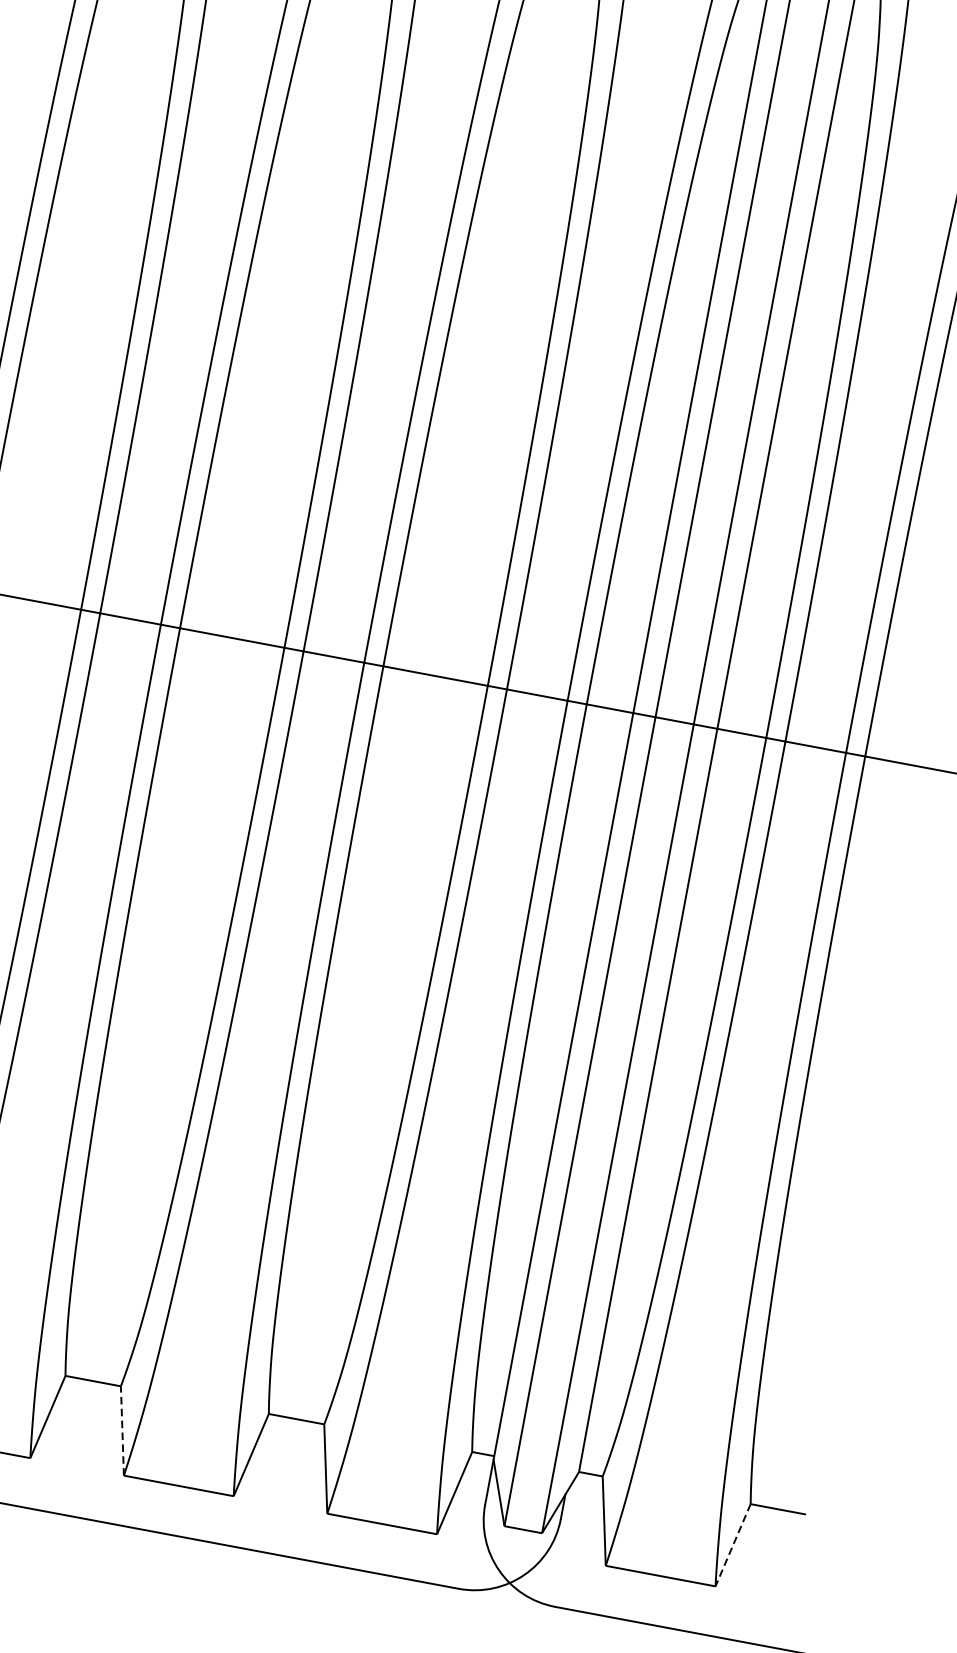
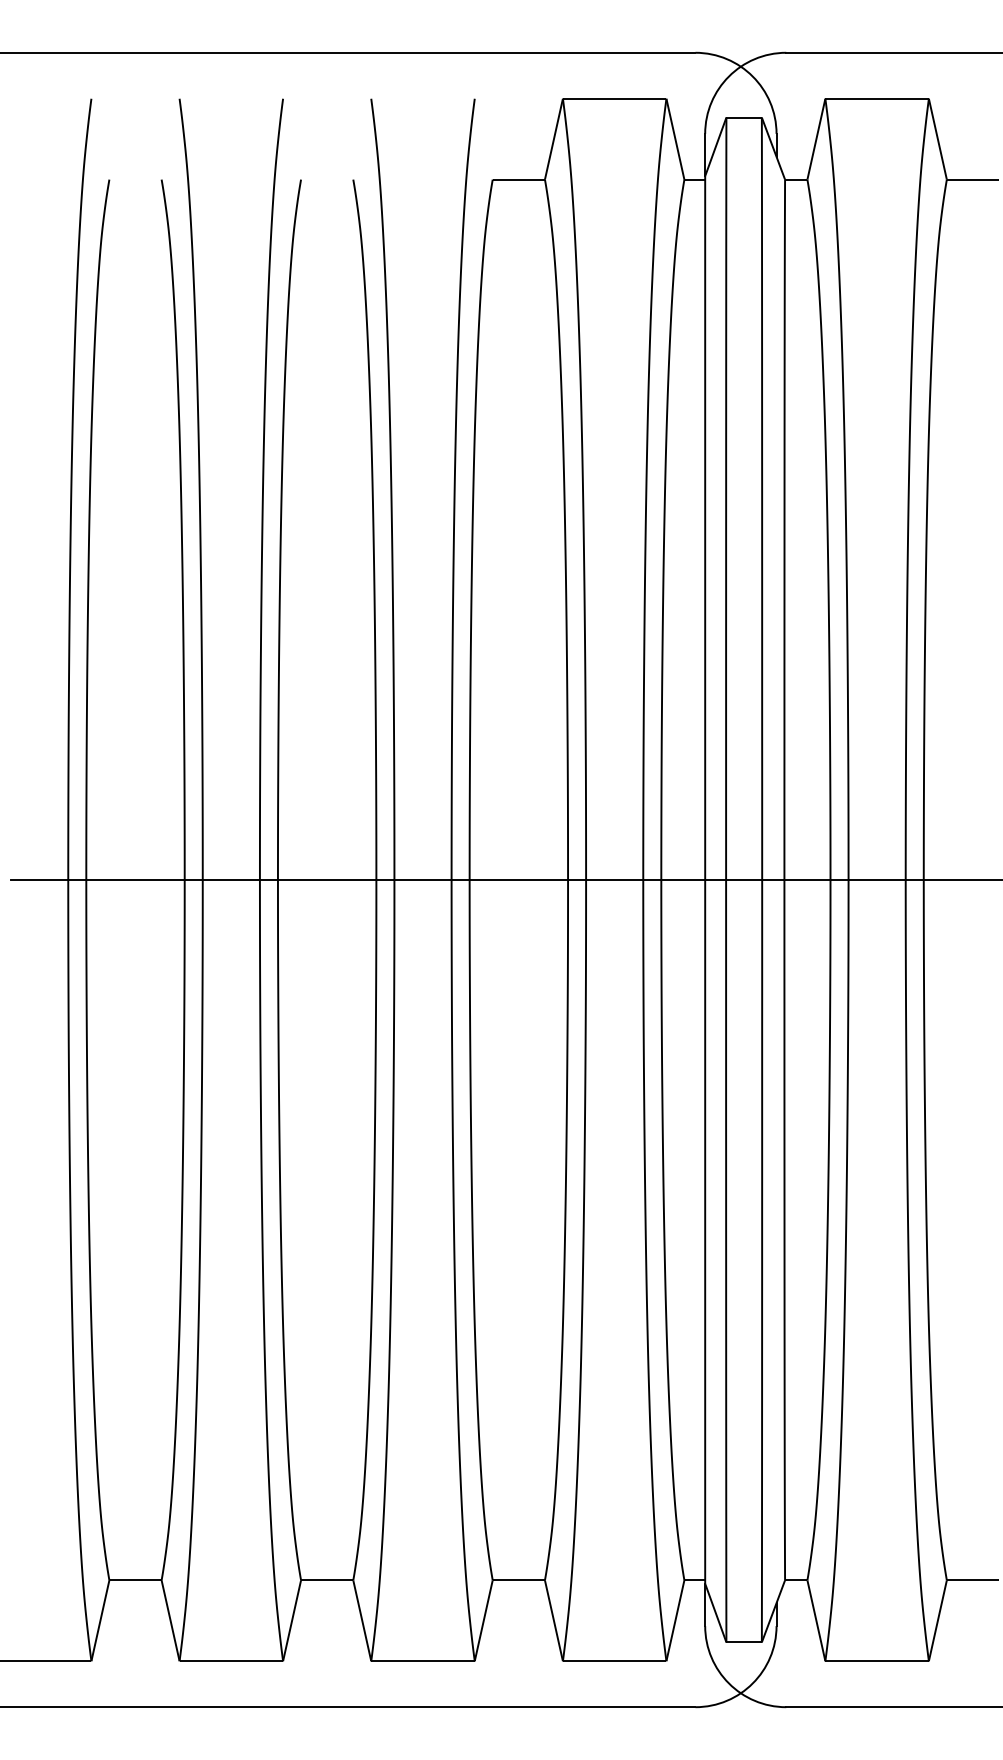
line: (122, 1430) -> (362, 1620), dashed -> solid
line: (732, 1545) -> (937, 1621), dashed -> solid

